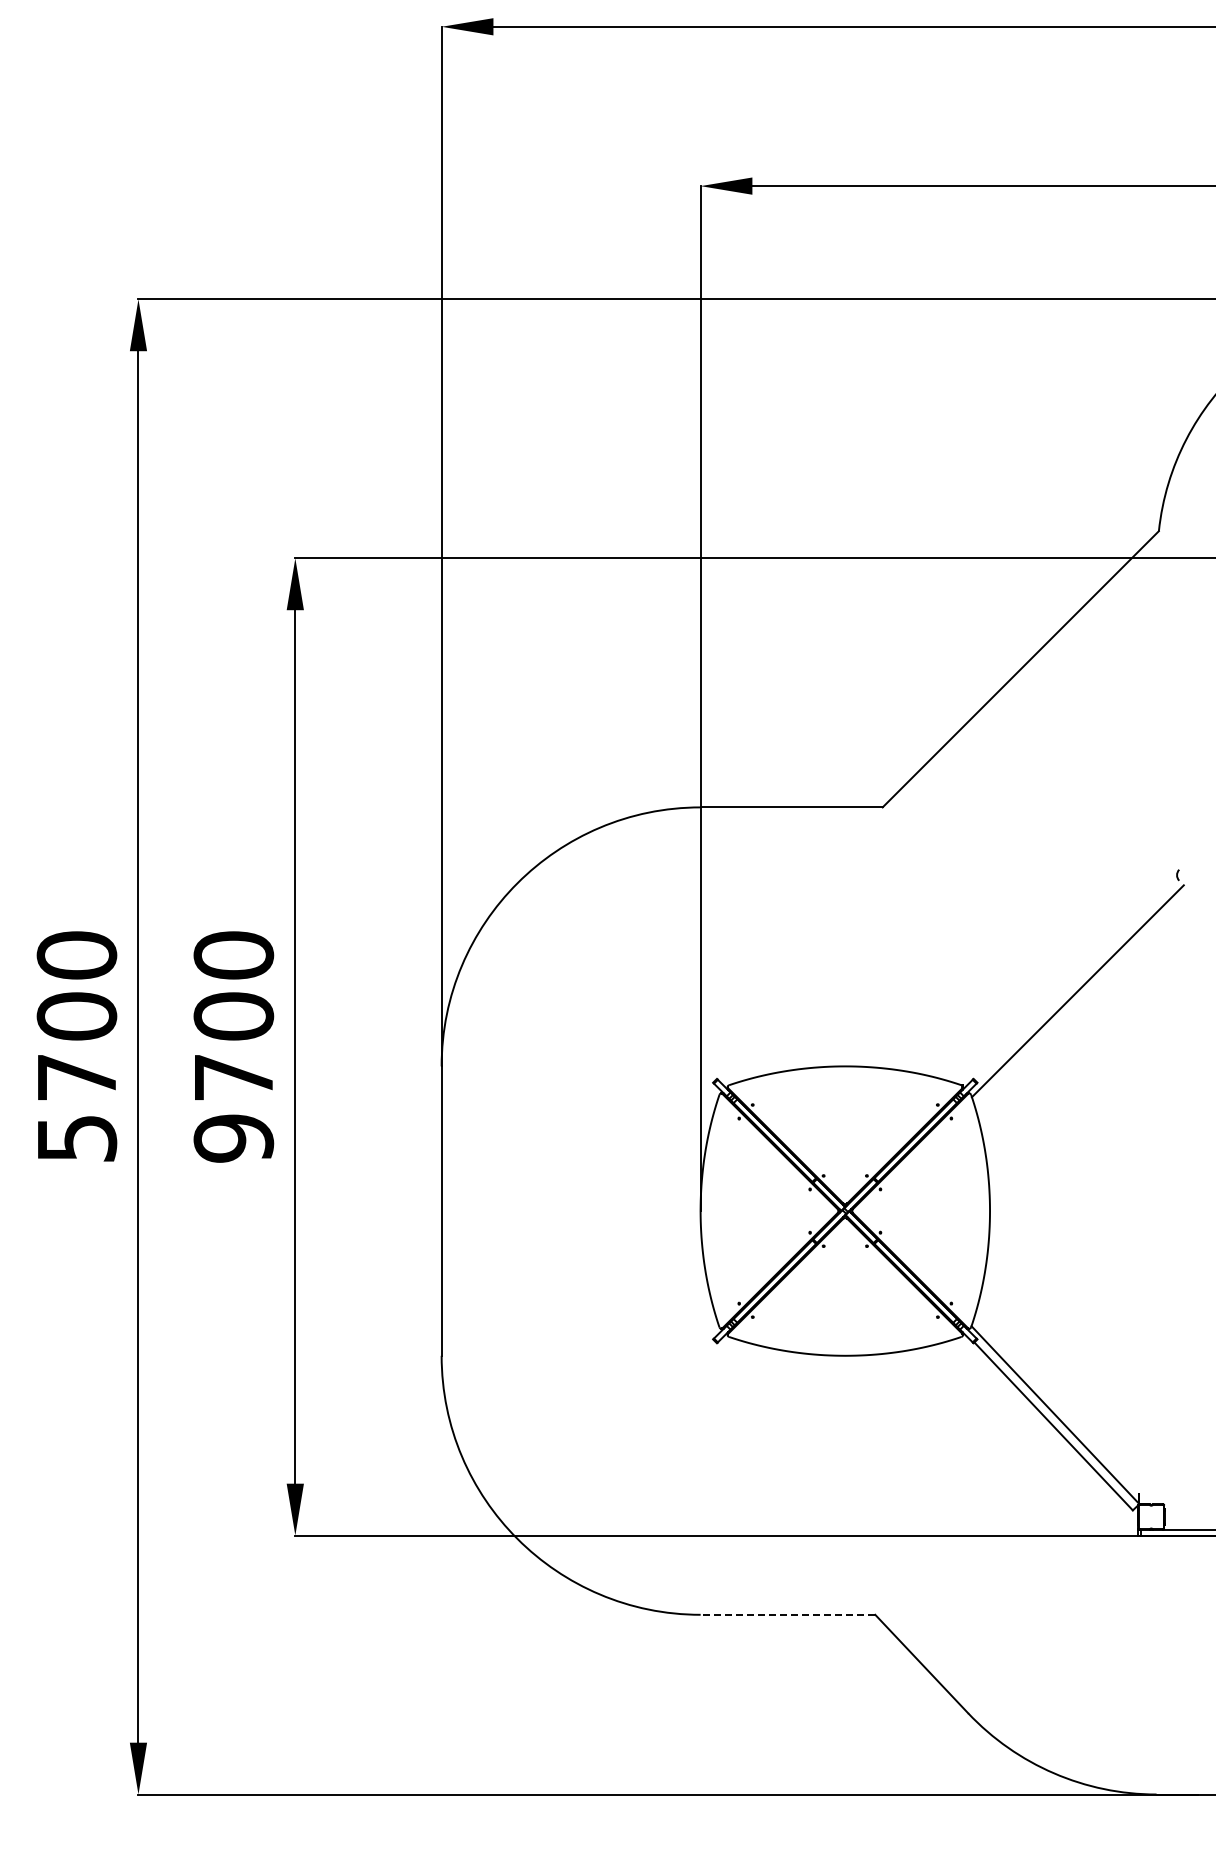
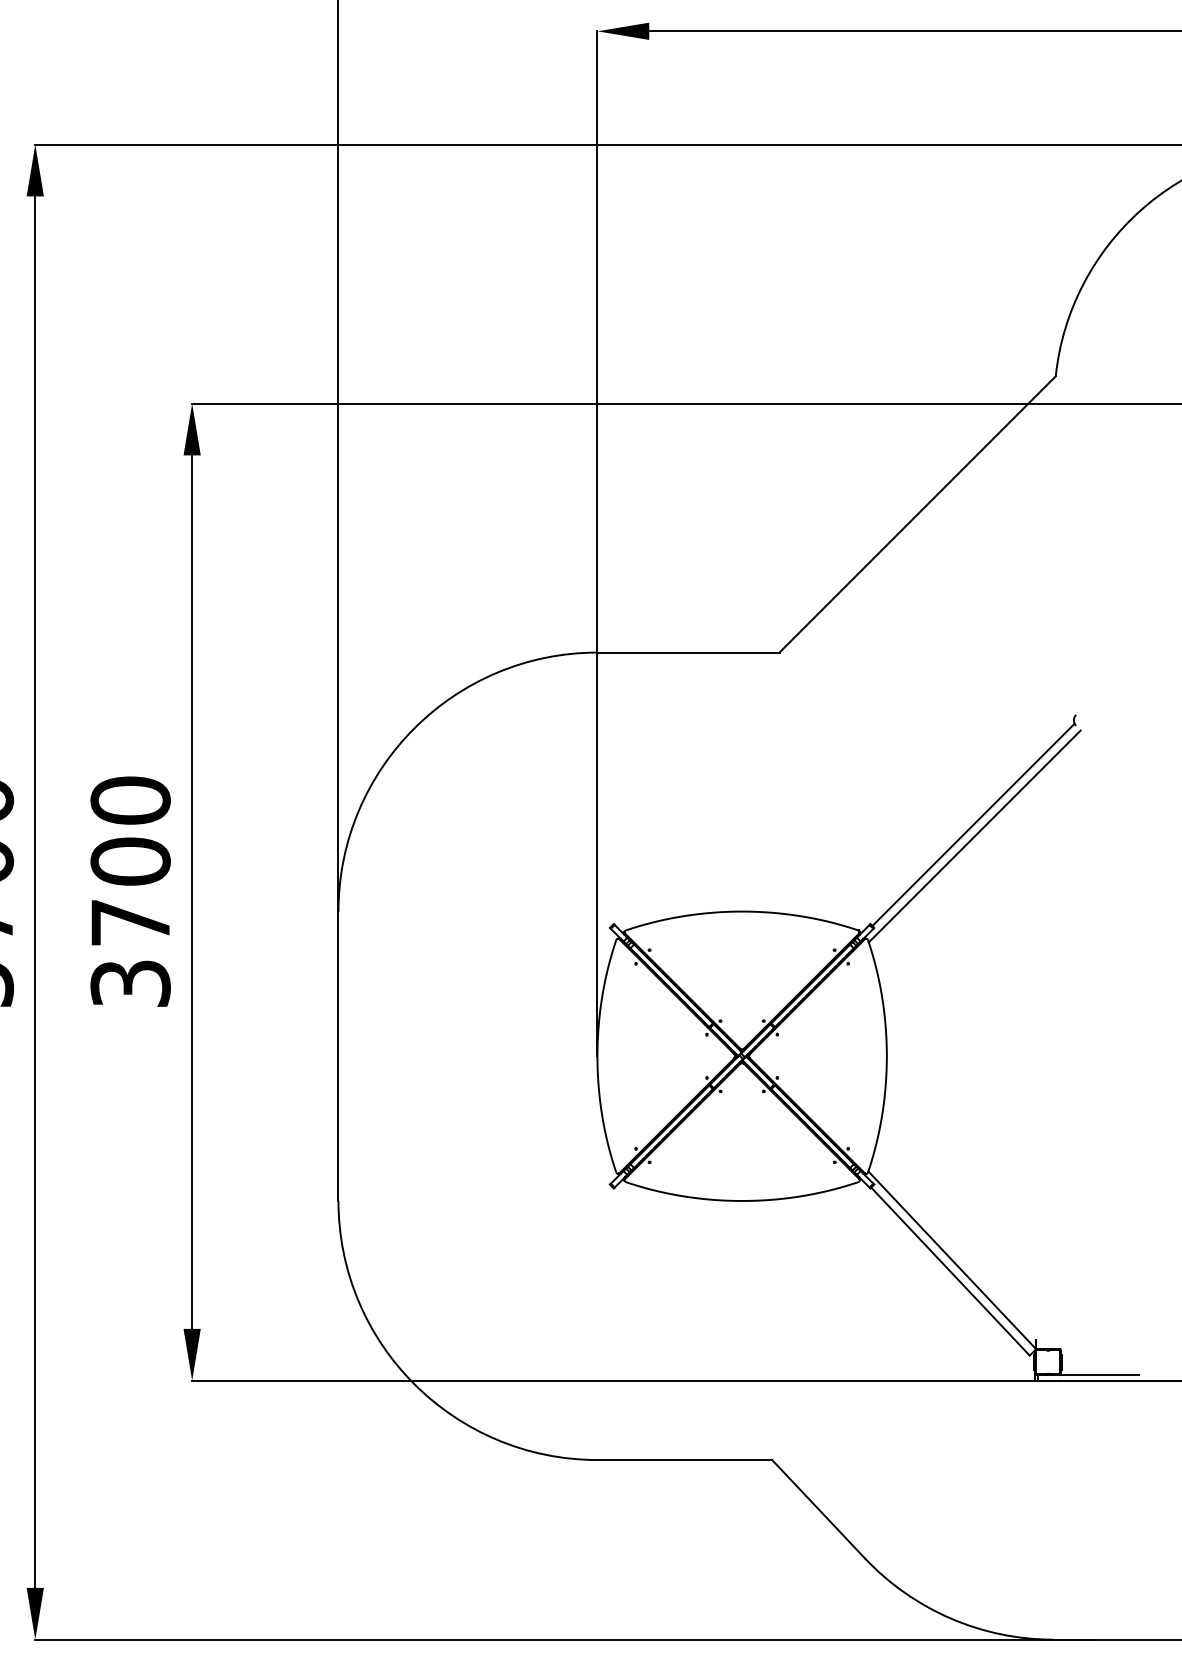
line: (1076, 979) -> (973, 824), added
text: (233, 1138) -> (130, 983), 9700 -> 3700
line: (787, 1614) -> (684, 1459), dashed -> solid

